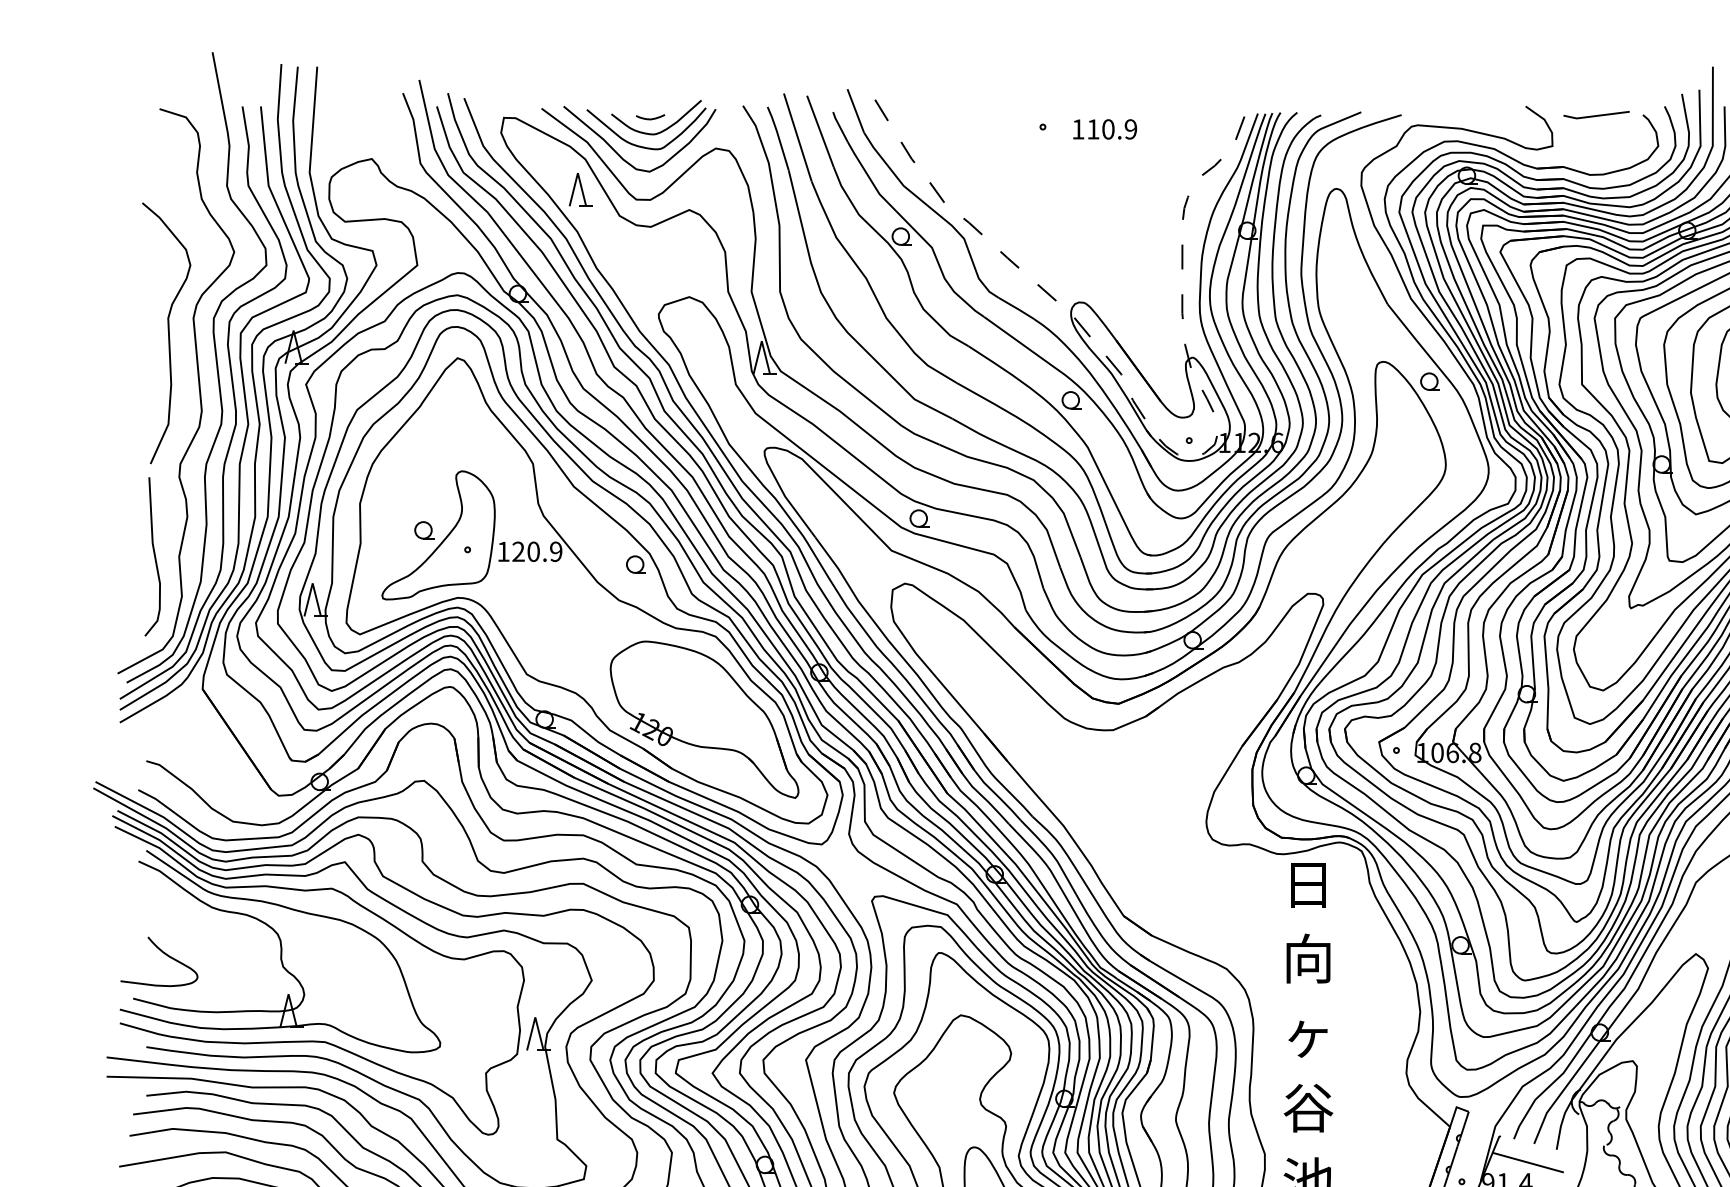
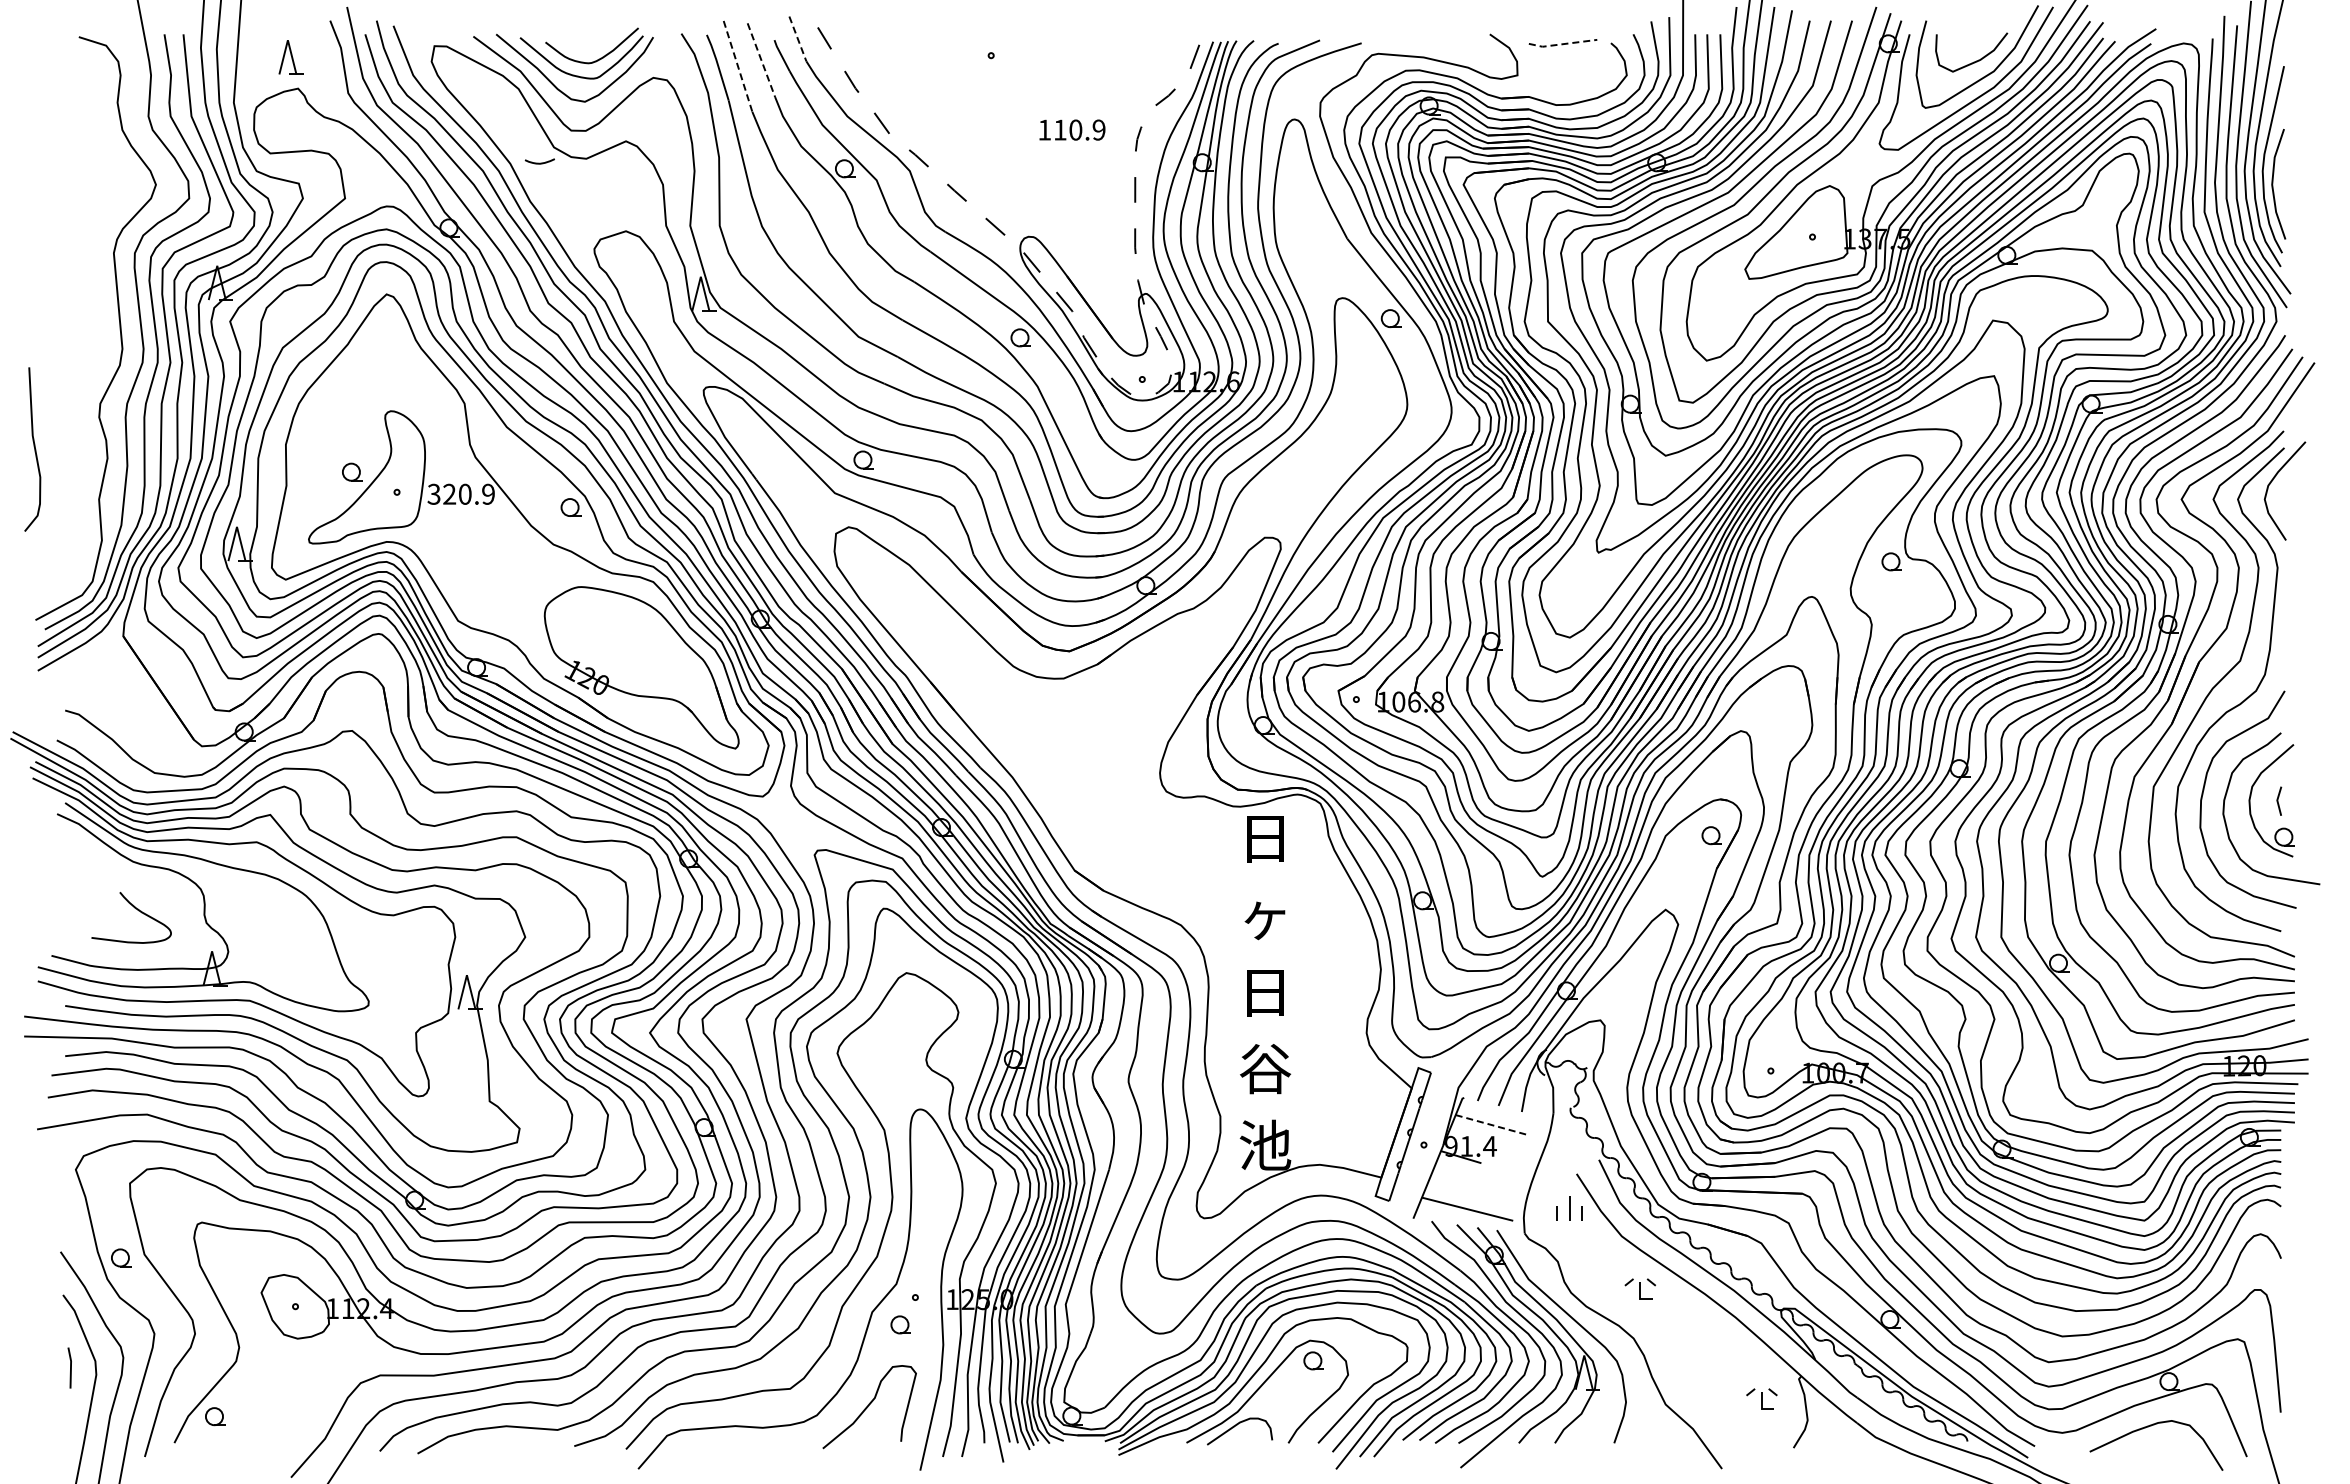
line: (855, 110) -> (797, 38), solid -> dashed
line: (1597, 116) -> (1563, 44), solid -> dashed
curve: (650, 118) -> (539, 162), moved
text: (1105, 128) -> (1072, 129), moved
line: (820, 131) -> (761, 60), solid -> dashed
line: (798, 137) -> (738, 66), solid -> dashed
part: (580, 189) -> (290, 57), moved
curve: (167, 333) -> (87, 268), removed
text: (502, 550) -> (433, 493), 120.9 -> 320.9
curve: (154, 556) -> (34, 449), moved
curve: (163, 953) -> (135, 909), moved
text: (1308, 958) -> (1265, 914), 向 -> ヶ
text: (1307, 1035) -> (1264, 993), ヶ -> 日
line: (1528, 1162) -> (1492, 1125), solid -> dashed

